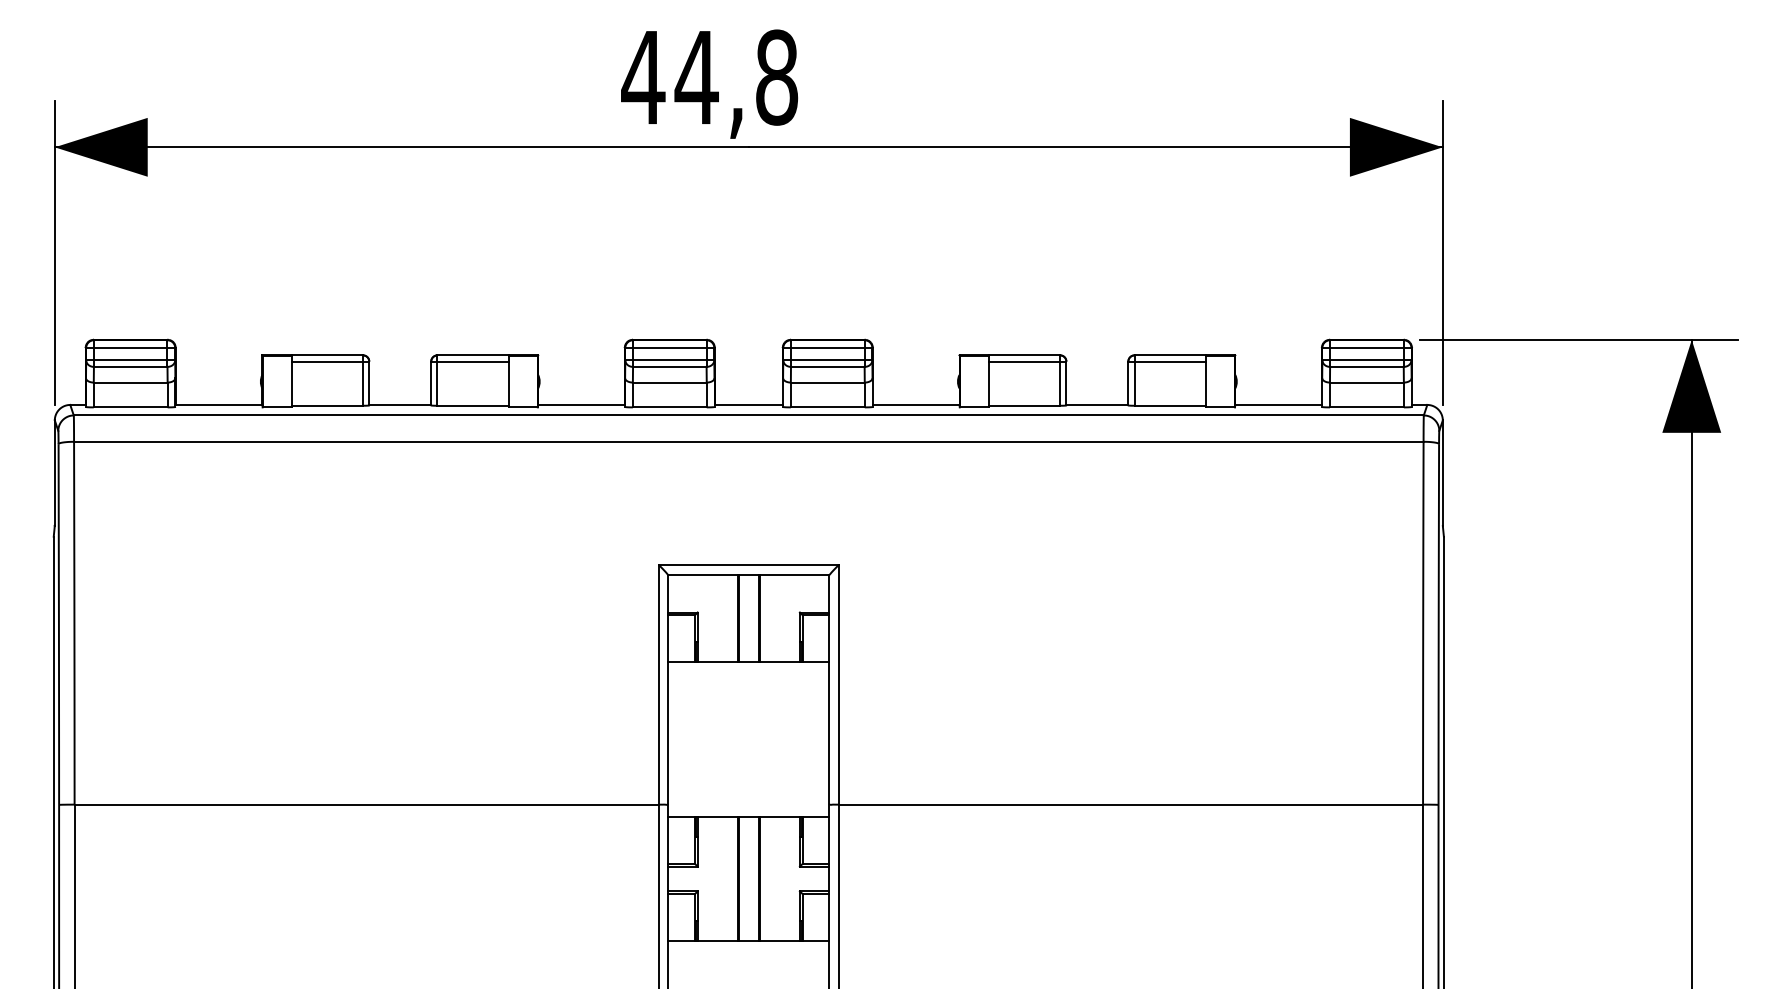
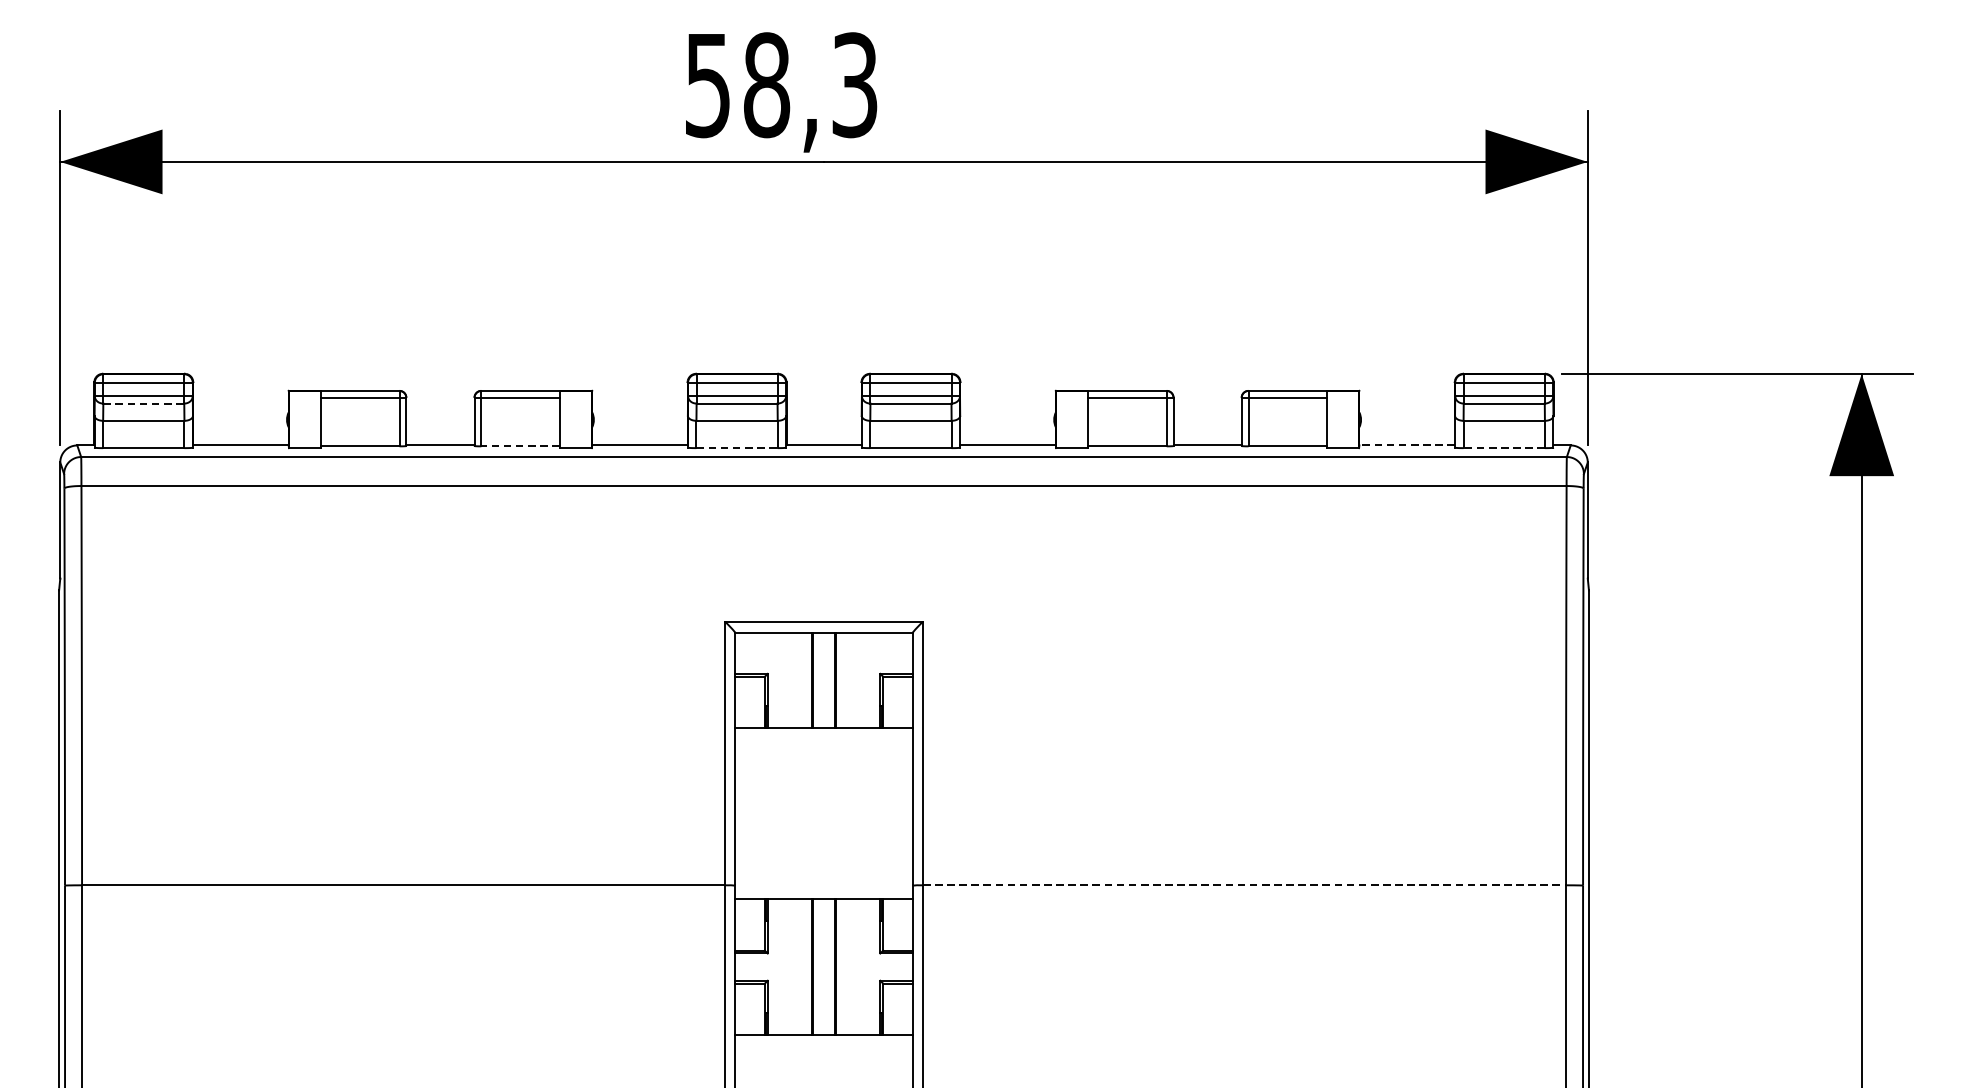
text: (709, 77) -> (780, 85), 44,8 -> 58,3
line: (130, 366) -> (143, 403), solid -> dashed
line: (1278, 404) -> (1406, 444), solid -> dashed
line: (473, 405) -> (521, 446), solid -> dashed
line: (669, 407) -> (736, 448), solid -> dashed
line: (1366, 407) -> (1503, 448), solid -> dashed
line: (1131, 804) -> (1245, 885), solid -> dashed

